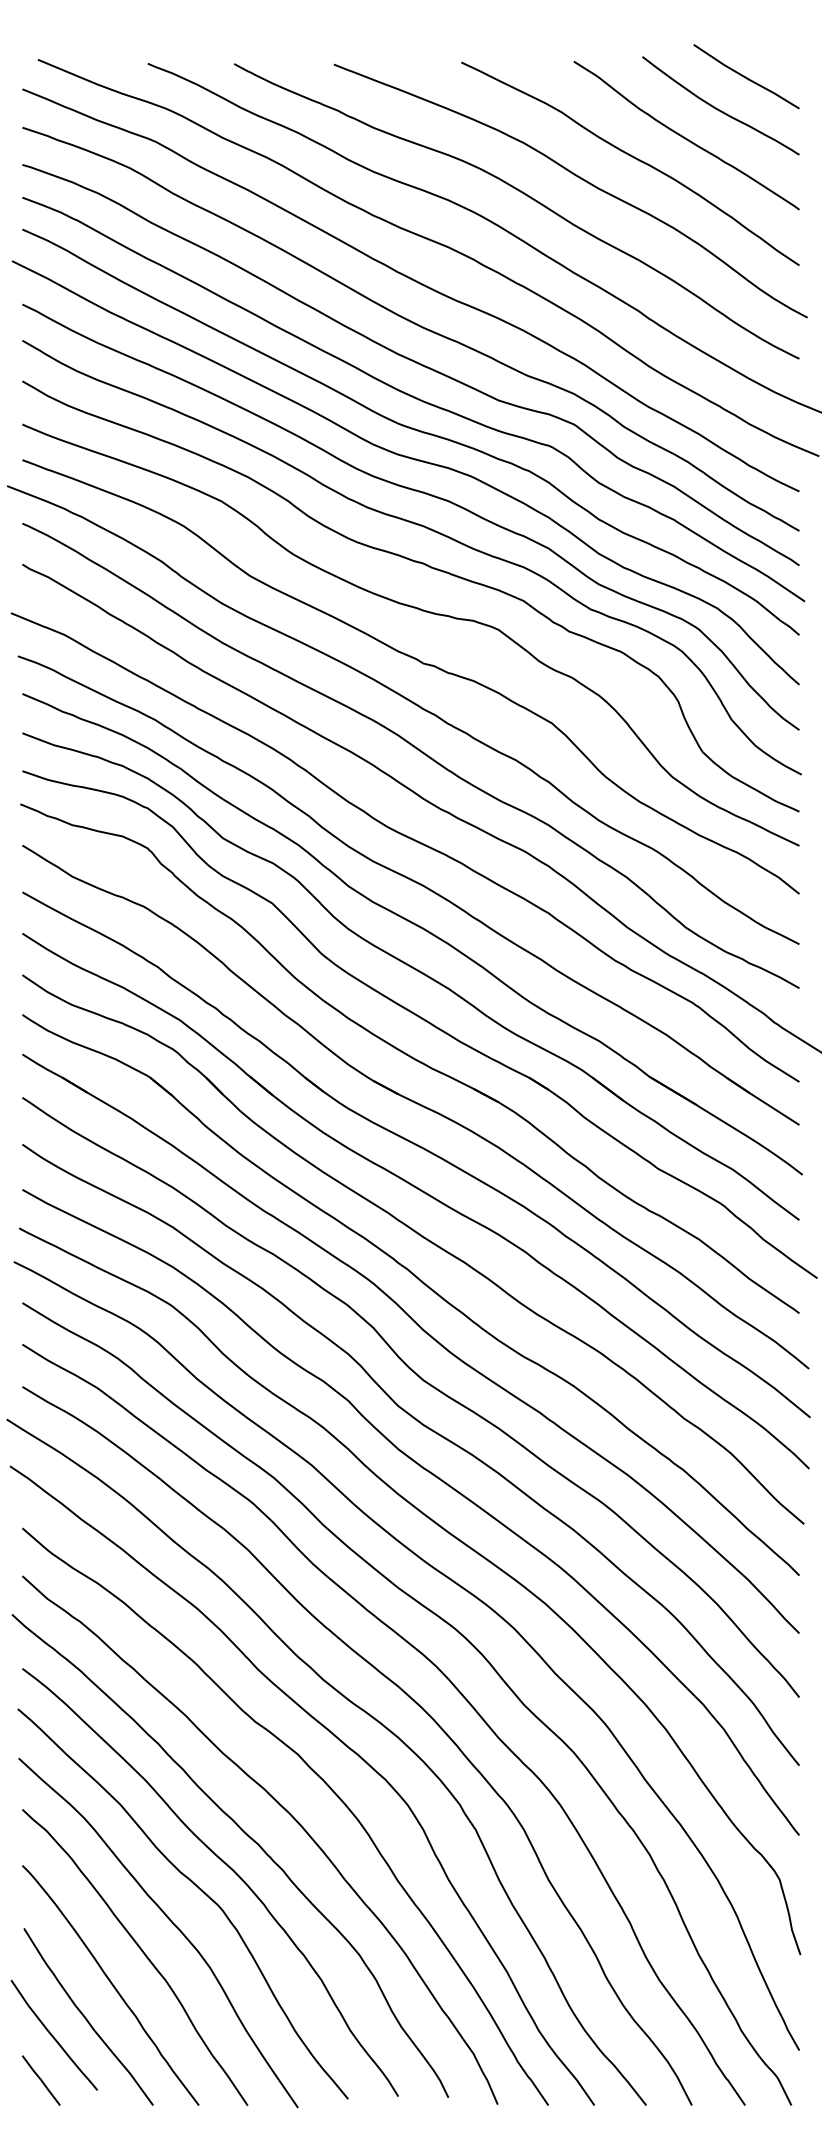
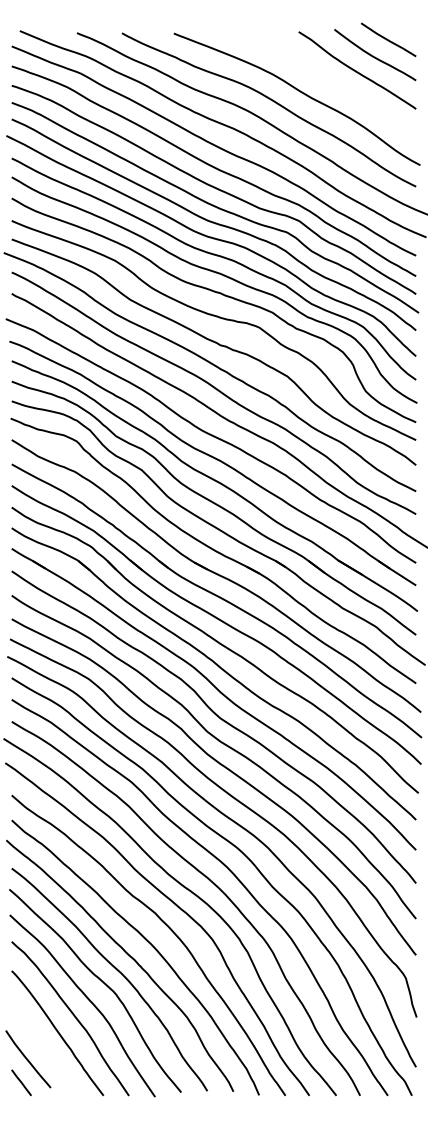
curve: (632, 158) -> (329, 82), removed
curve: (87, 2016) -> (45, 1049), removed

